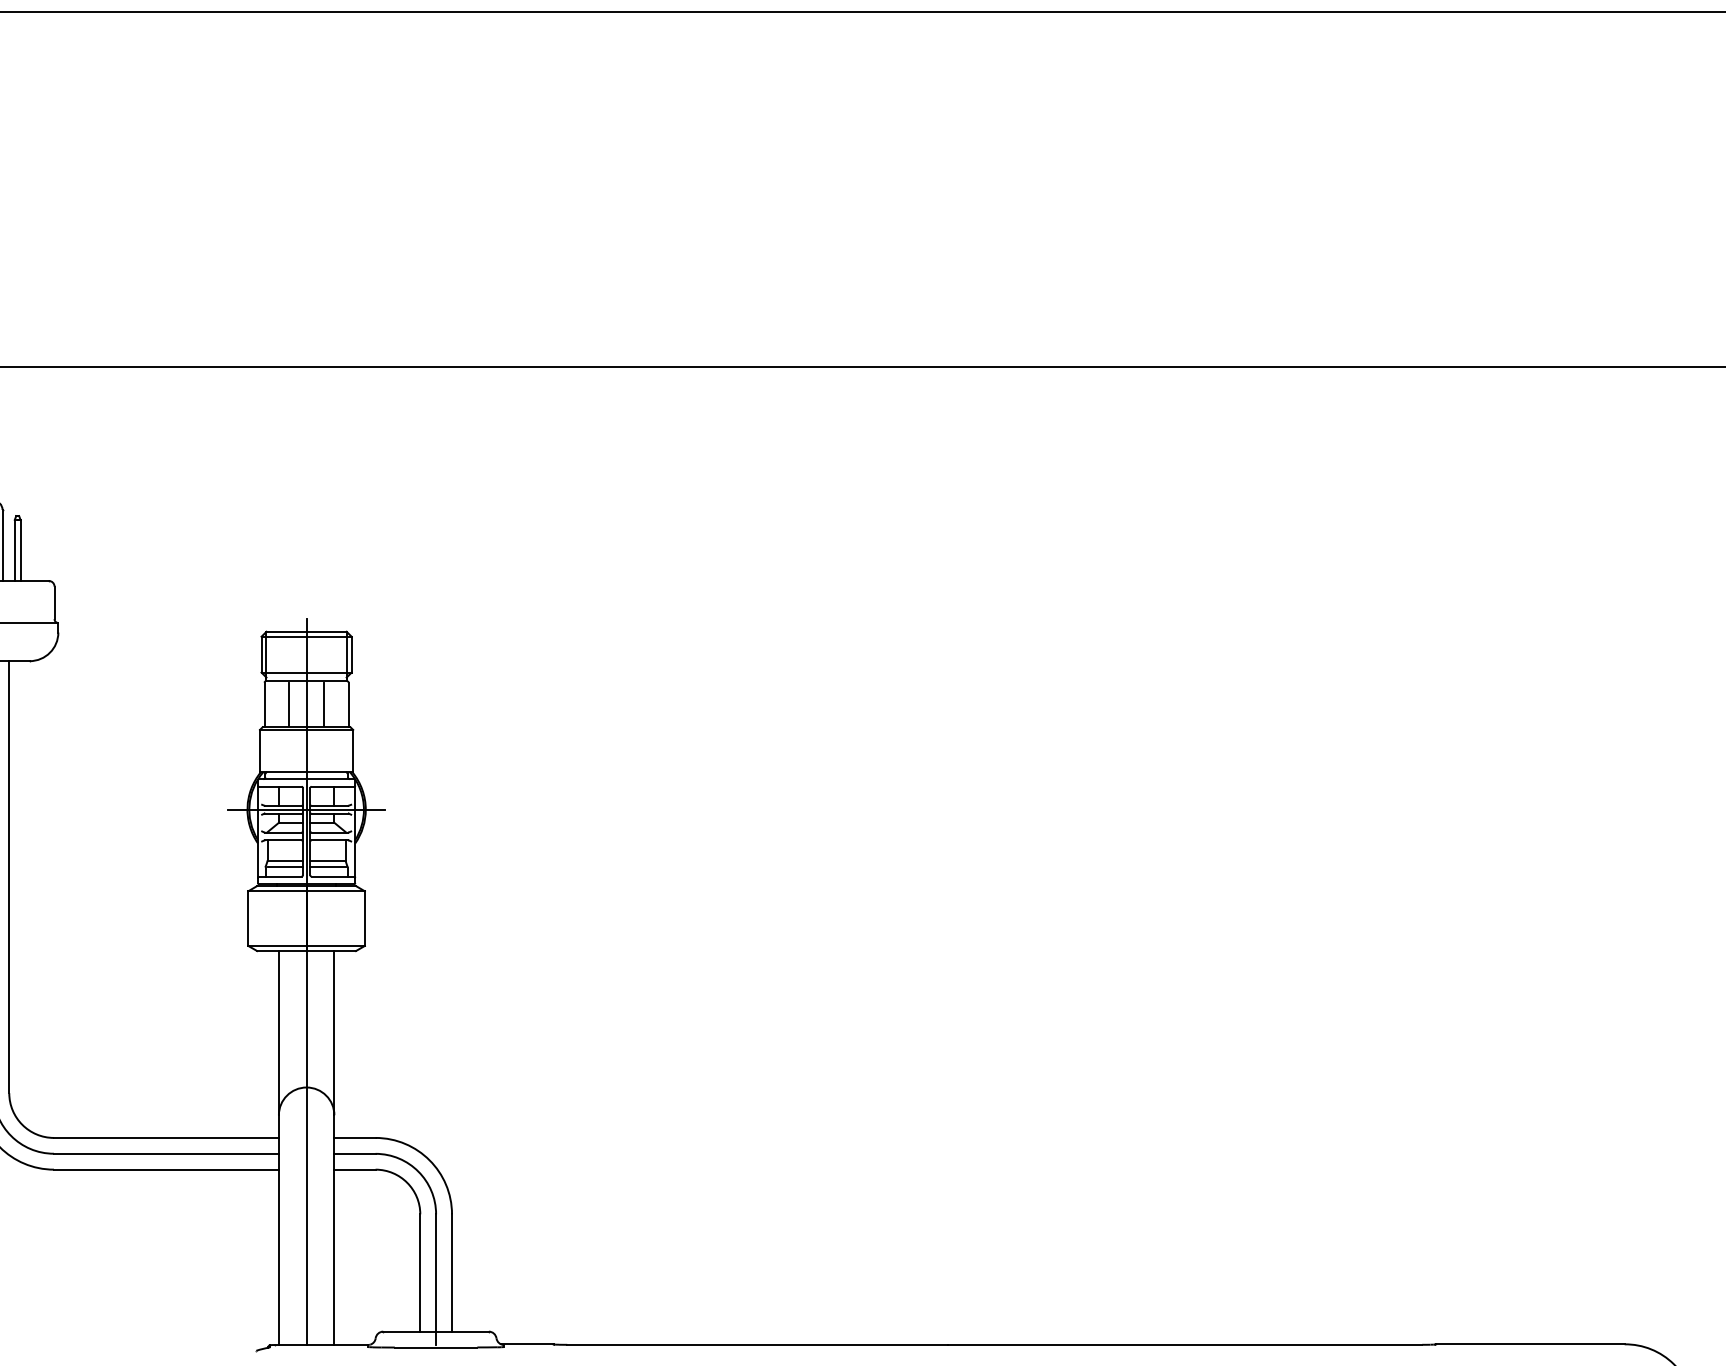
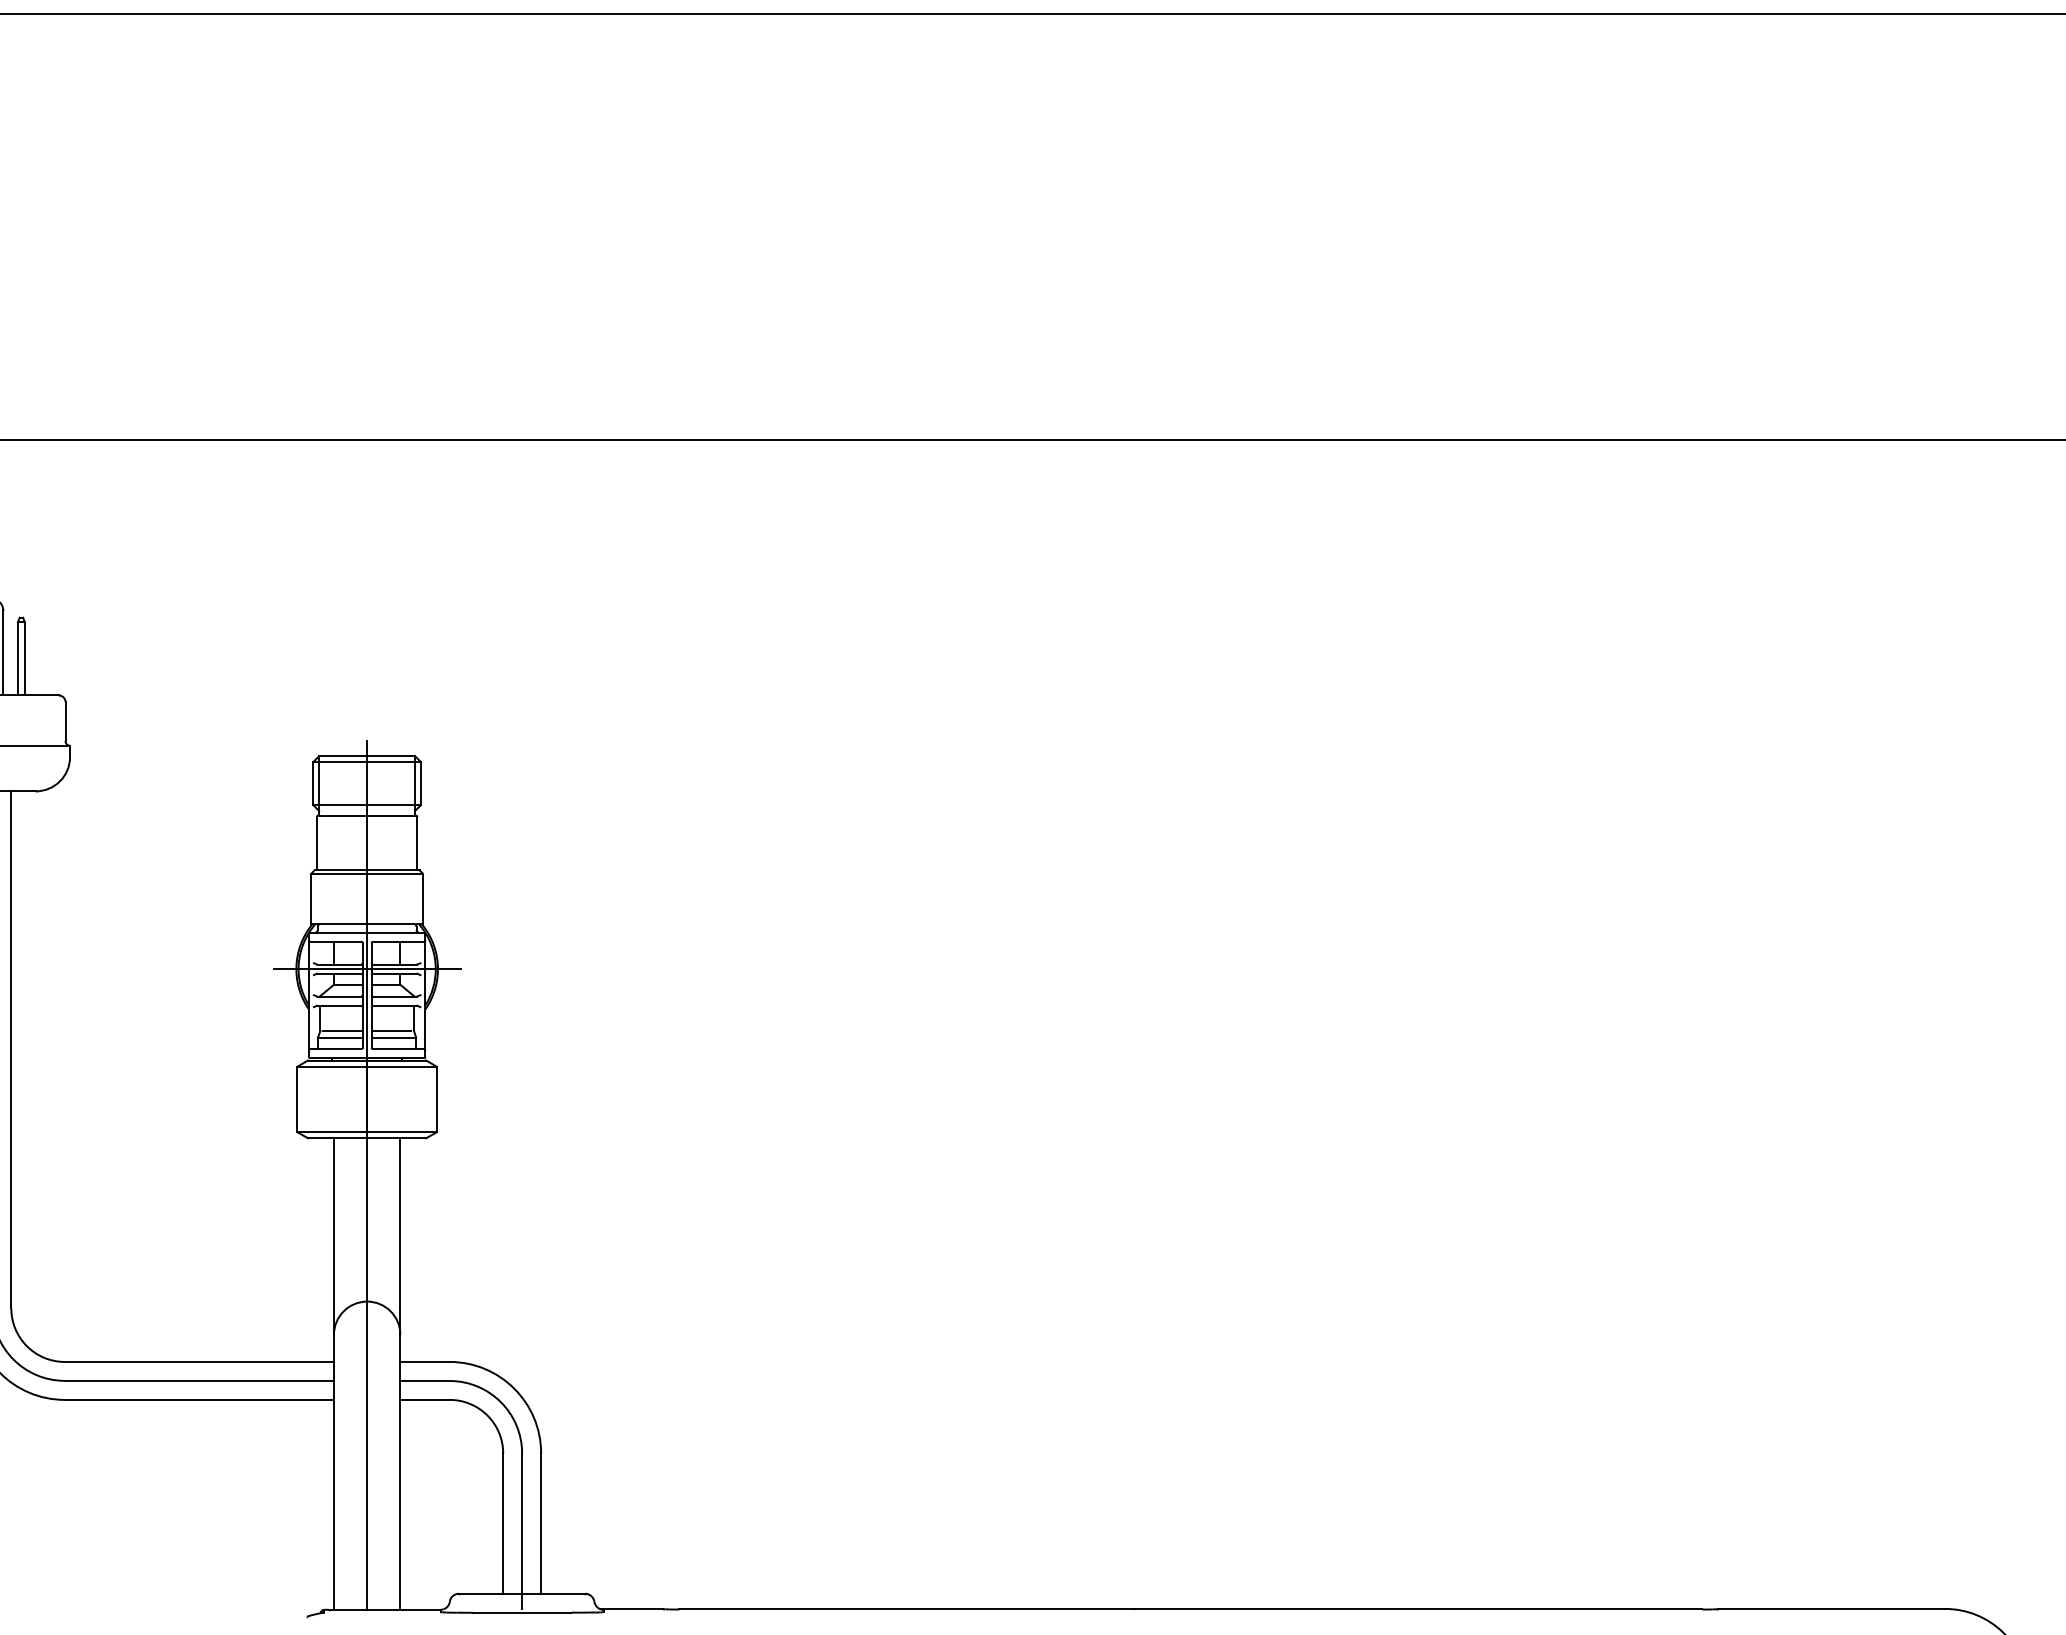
line: (289, 703) -> (346, 842), removed
line: (323, 703) -> (387, 842), removed

